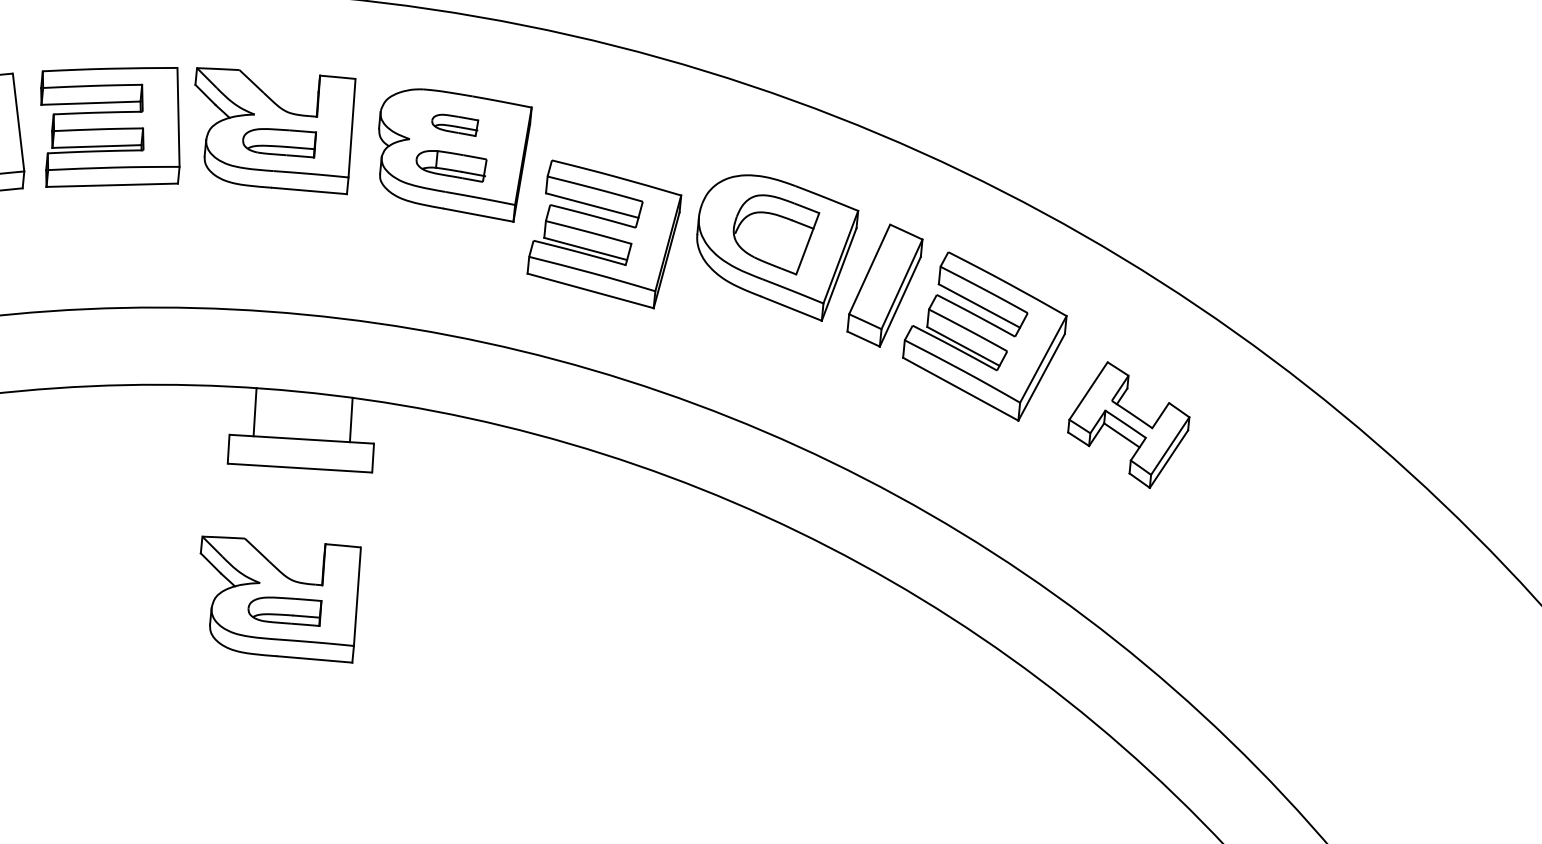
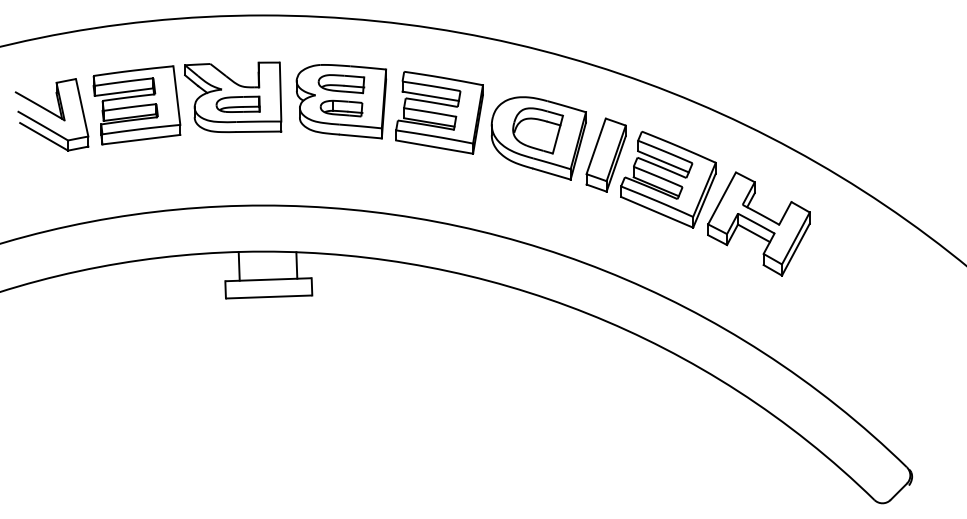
part: (454, 125) -> (341, 84), size x1.67
part: (604, 233) -> (439, 112), moved
part: (1128, 424) -> (758, 223), size x1.43
part: (278, 598) -> (263, 375), removed

